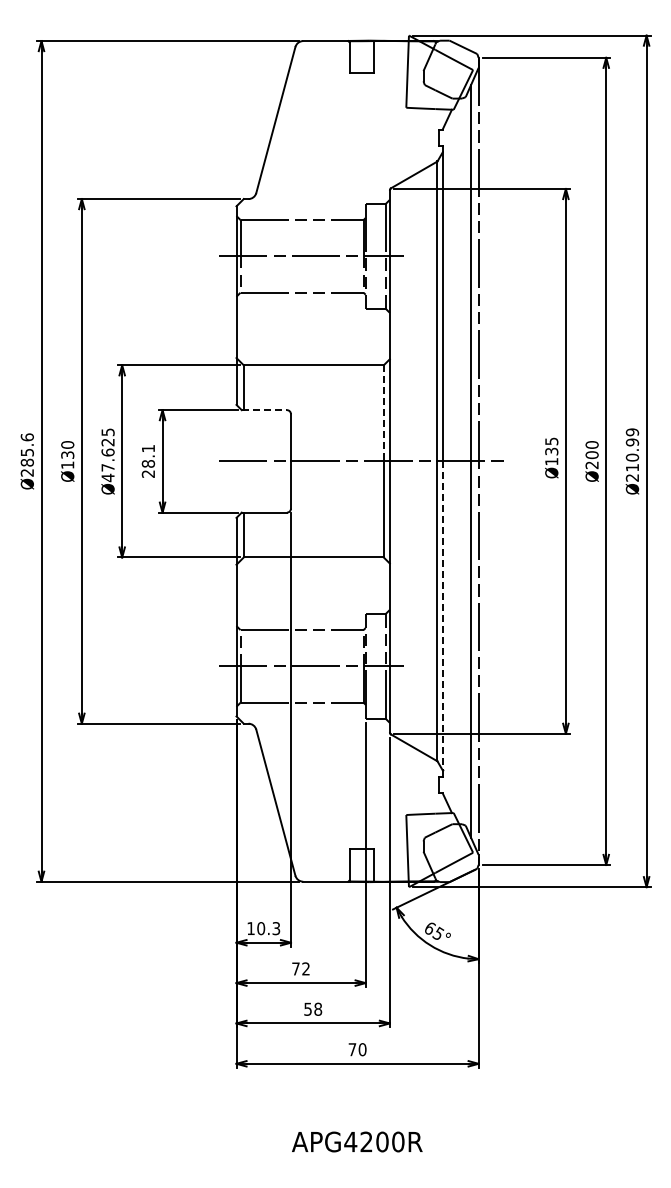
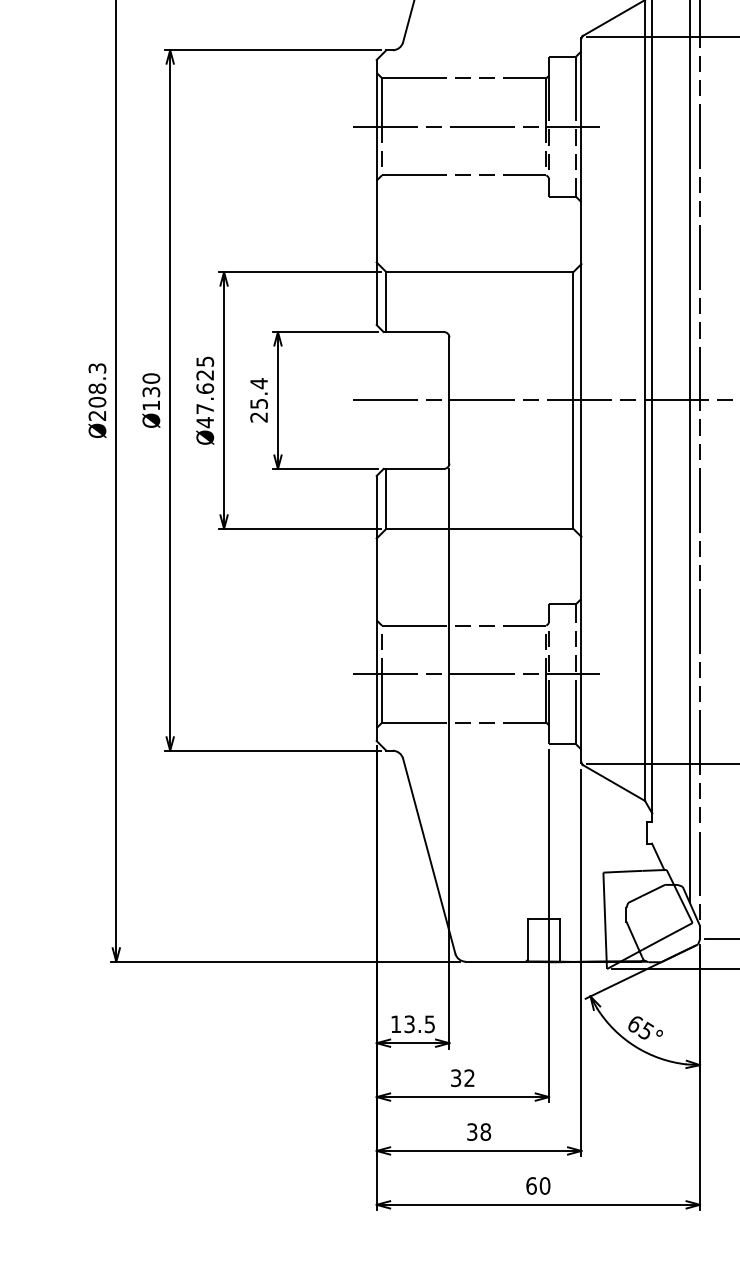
line: (264, 410) -> (414, 332), dashed -> solid
line: (383, 413) -> (572, 336), dashed -> solid
text: (26, 449) -> (96, 384), Ø285.6 -> Ø208.3
text: (148, 455) -> (259, 392), 28.1 -> 25.4
line: (442, 616) -> (651, 607), dashed -> solid
text: (268, 928) -> (419, 1024), 10.3 -> 13.5
text: (295, 968) -> (455, 1077), 72 -> 32
text: (307, 1008) -> (471, 1130), 58 -> 38
text: (352, 1049) -> (531, 1185), 70 -> 60

